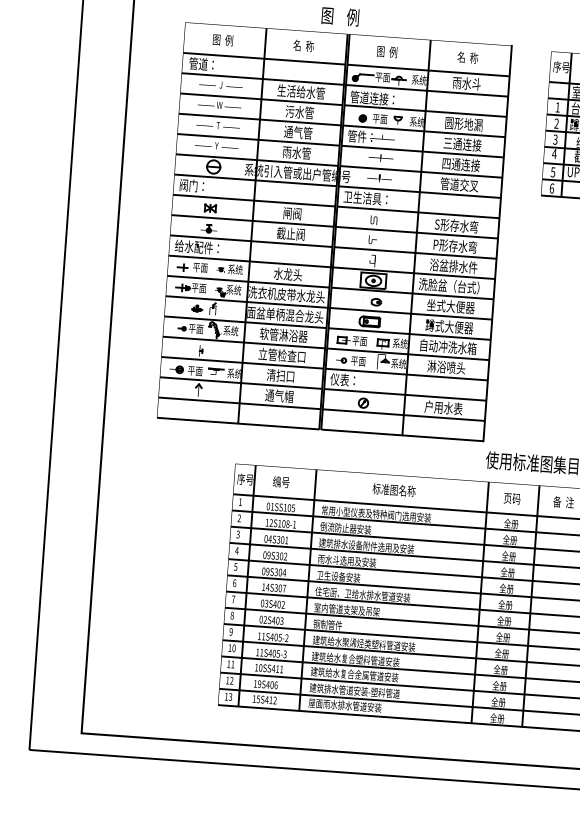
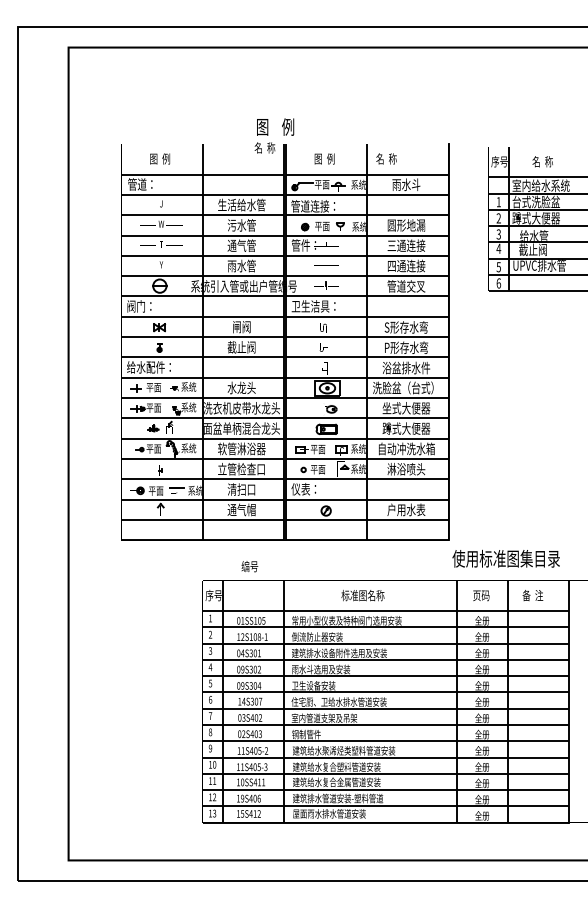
text: (303, 45) -> (264, 147), moved
text: (467, 57) -> (386, 158), moved
text: (280, 481) -> (249, 566), moved

